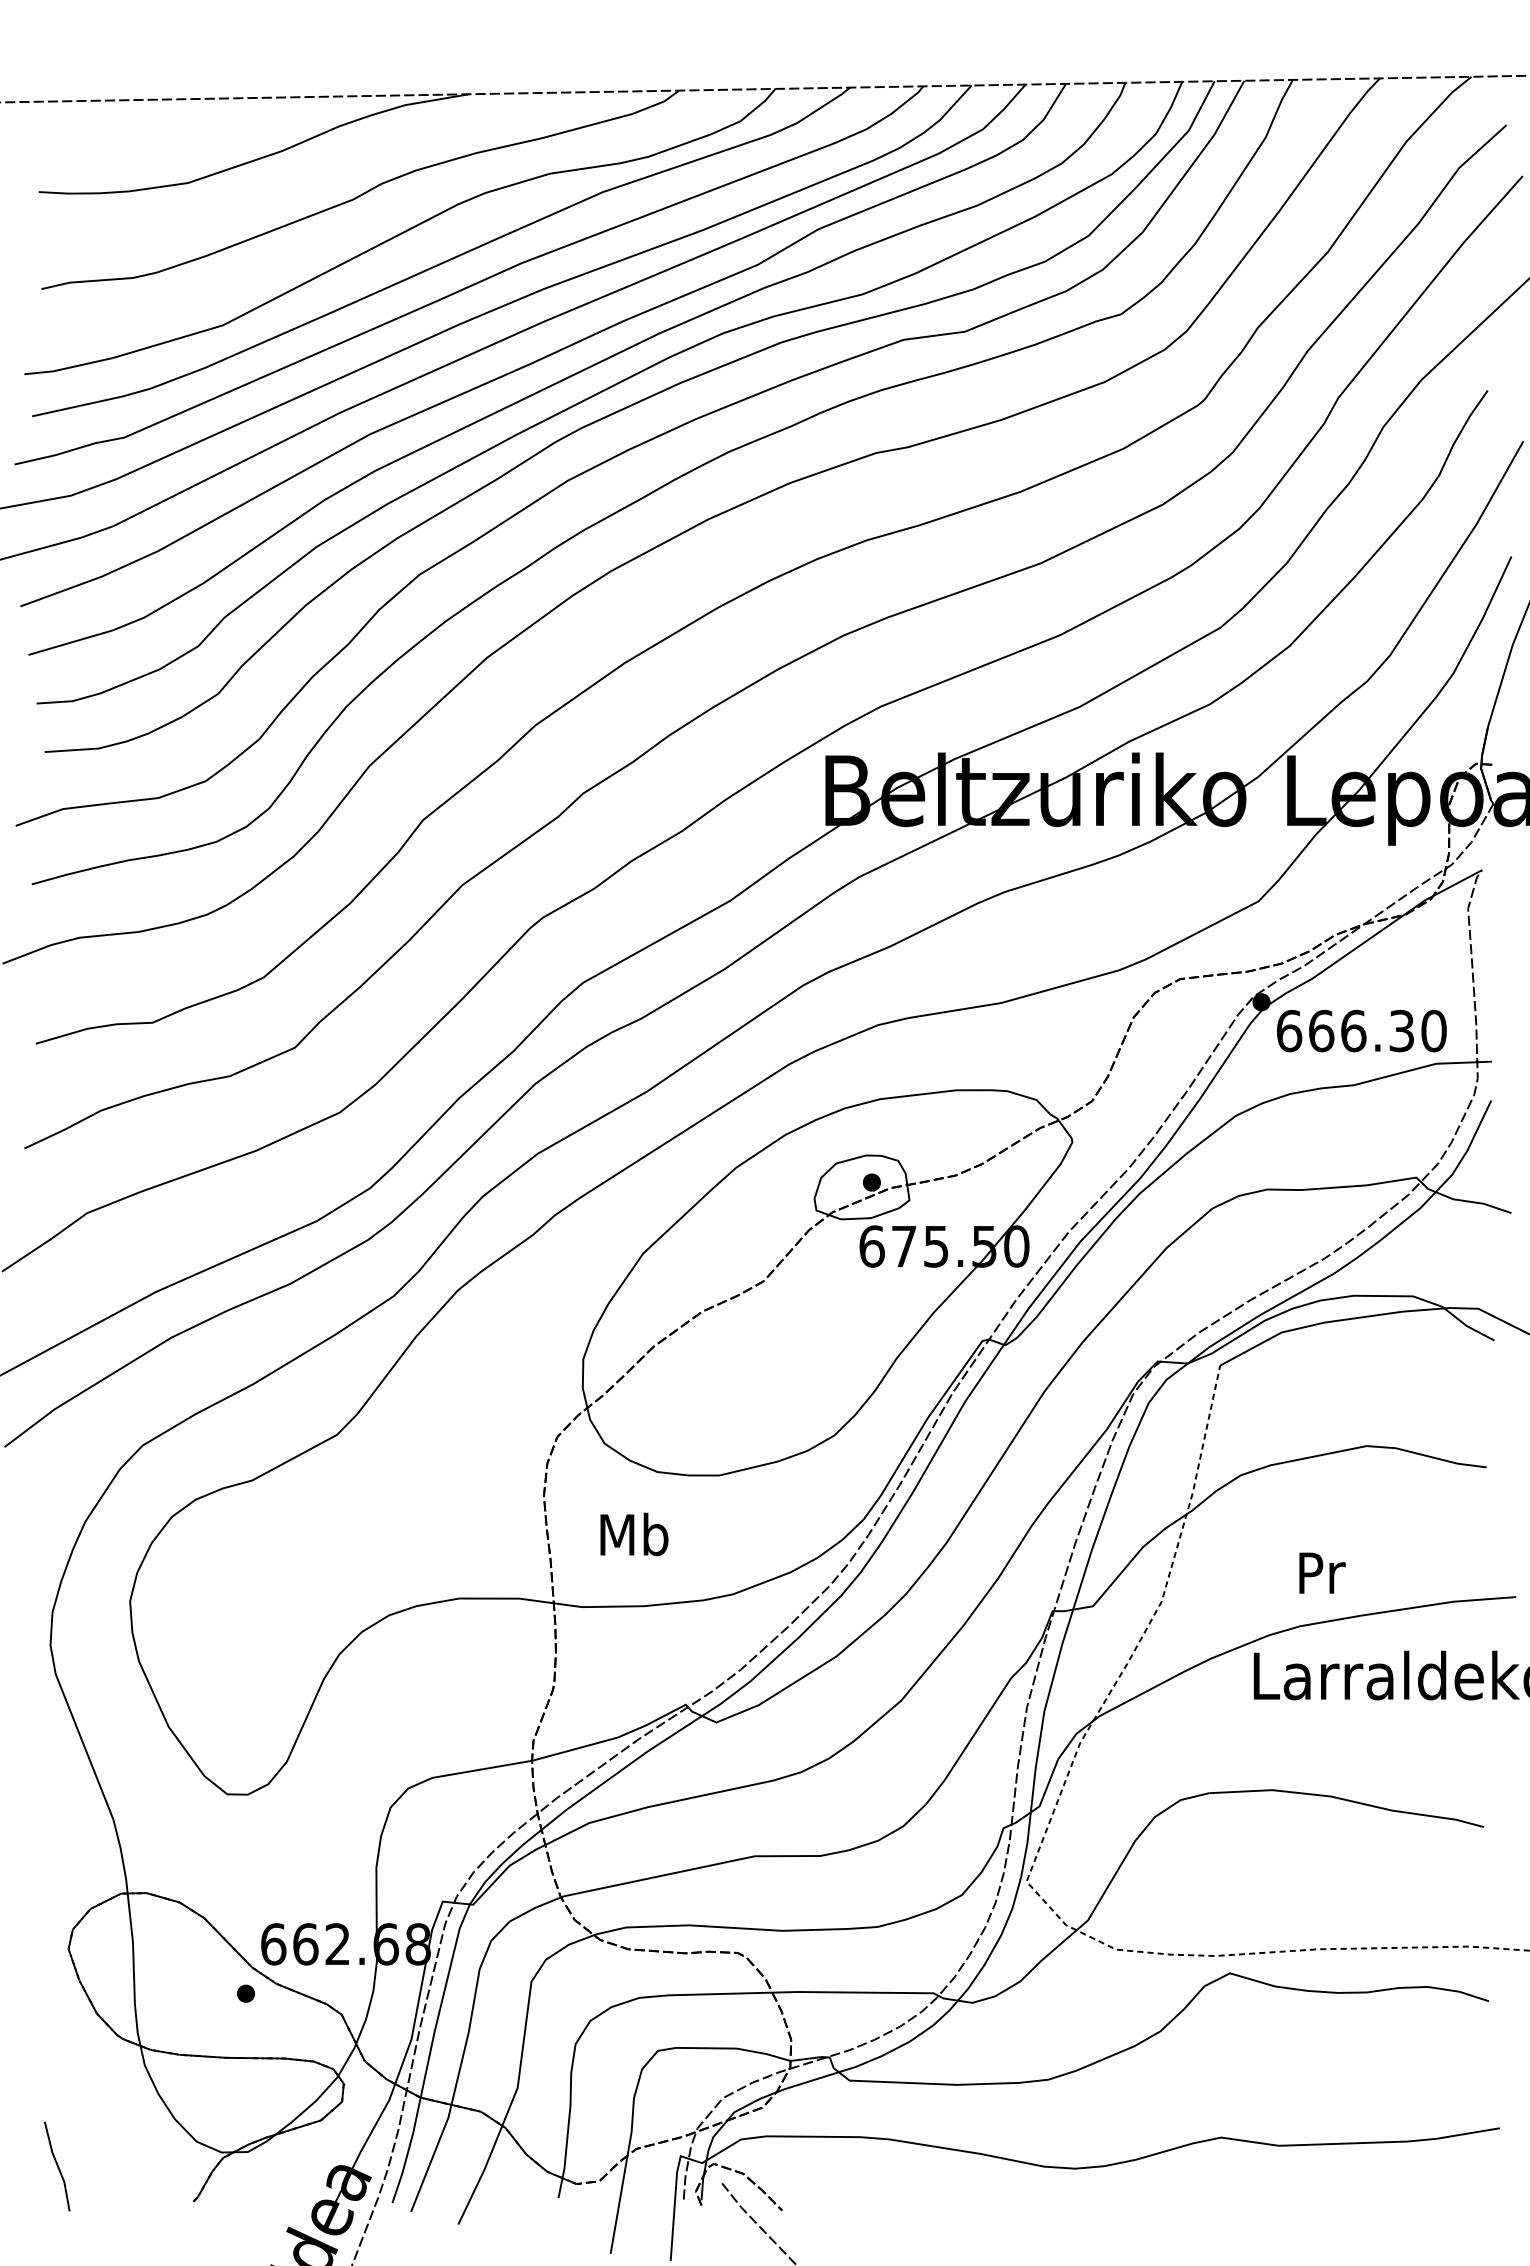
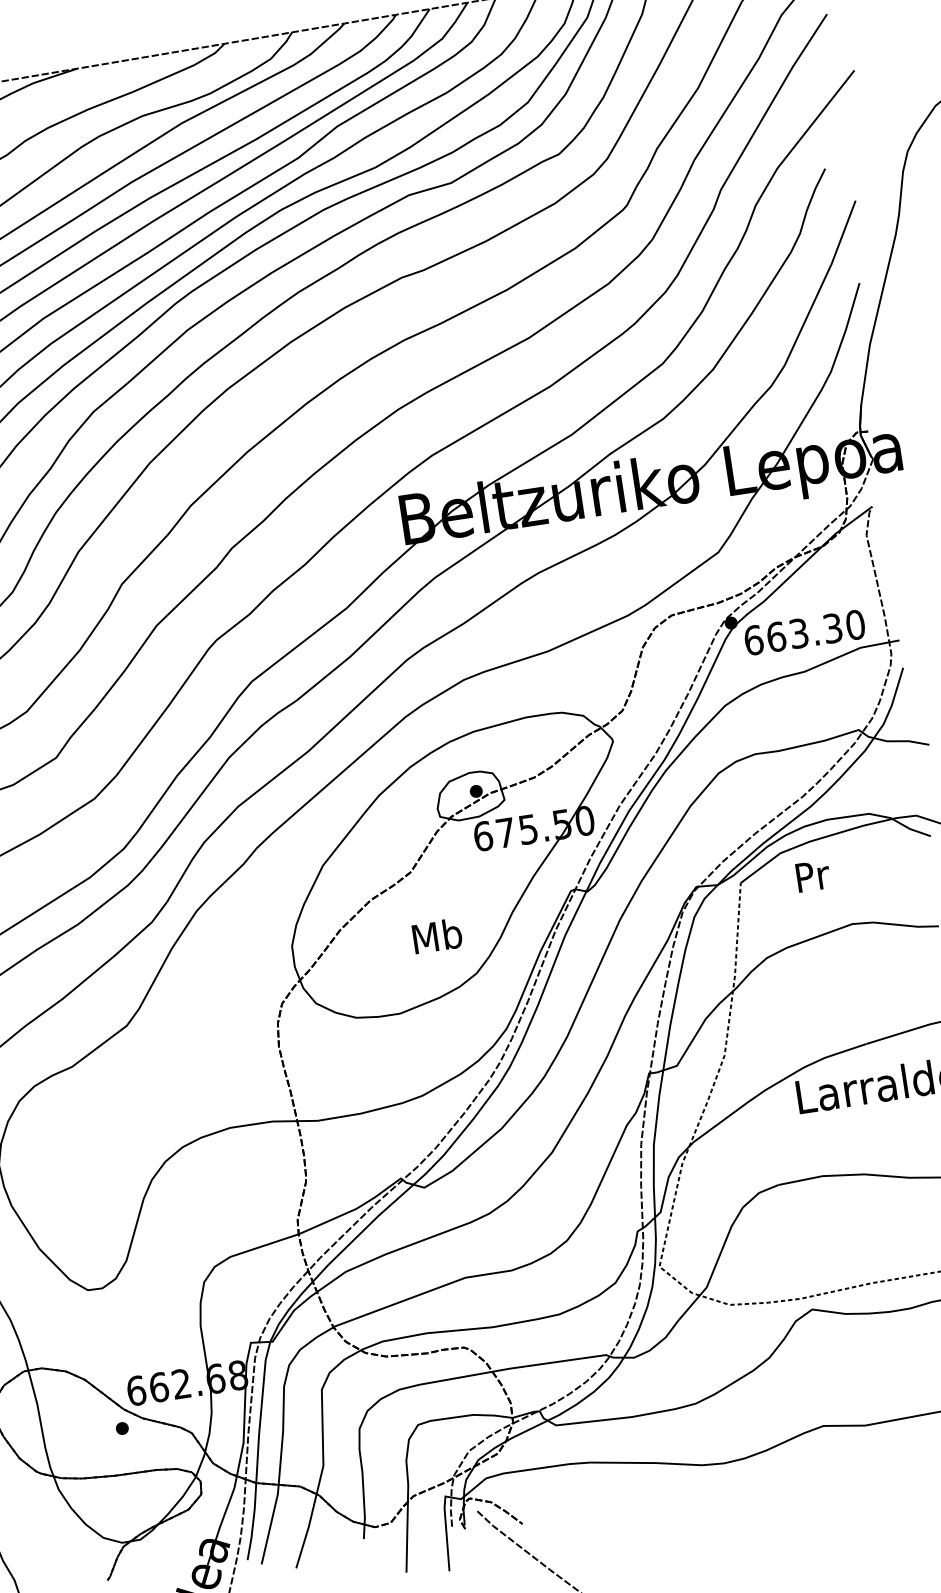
text: (1353, 1030) -> (798, 633), 666.30 -> 663.30
text: (634, 1534) -> (437, 936), moved
text: (1322, 1572) -> (813, 875), moved

